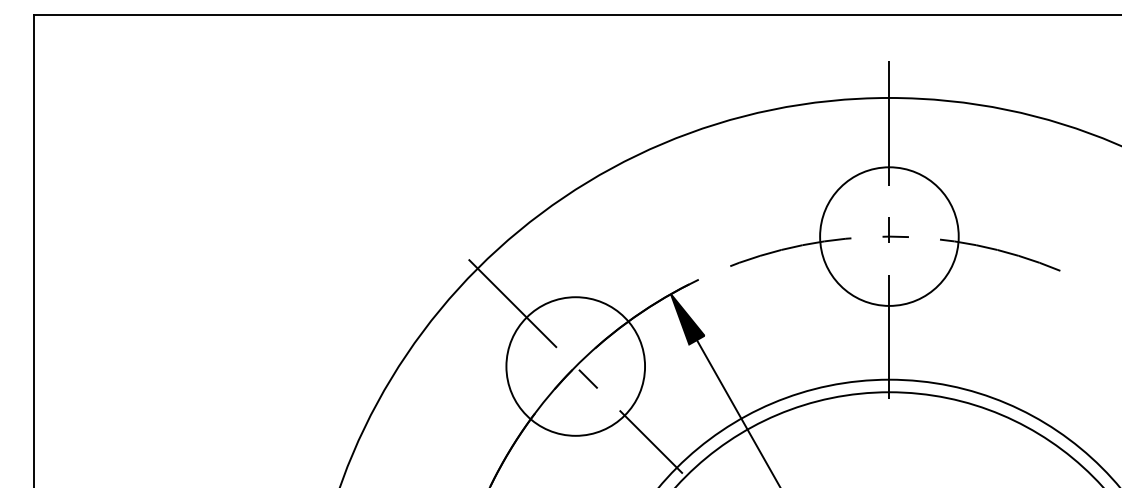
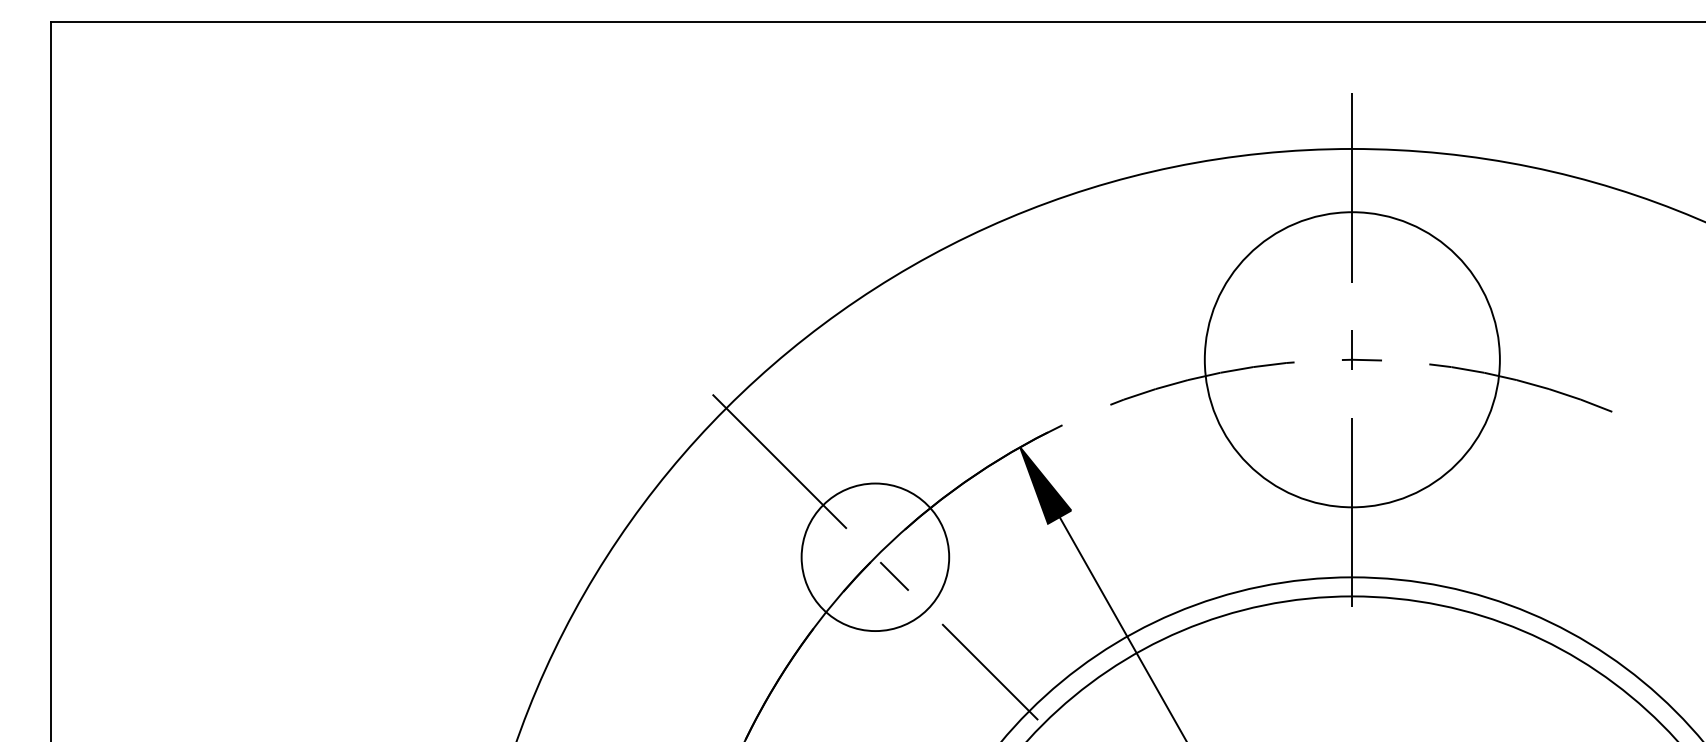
circle: (889, 236) -> (1352, 359), size x1.4
circle: (575, 366) -> (875, 557), size x0.7

